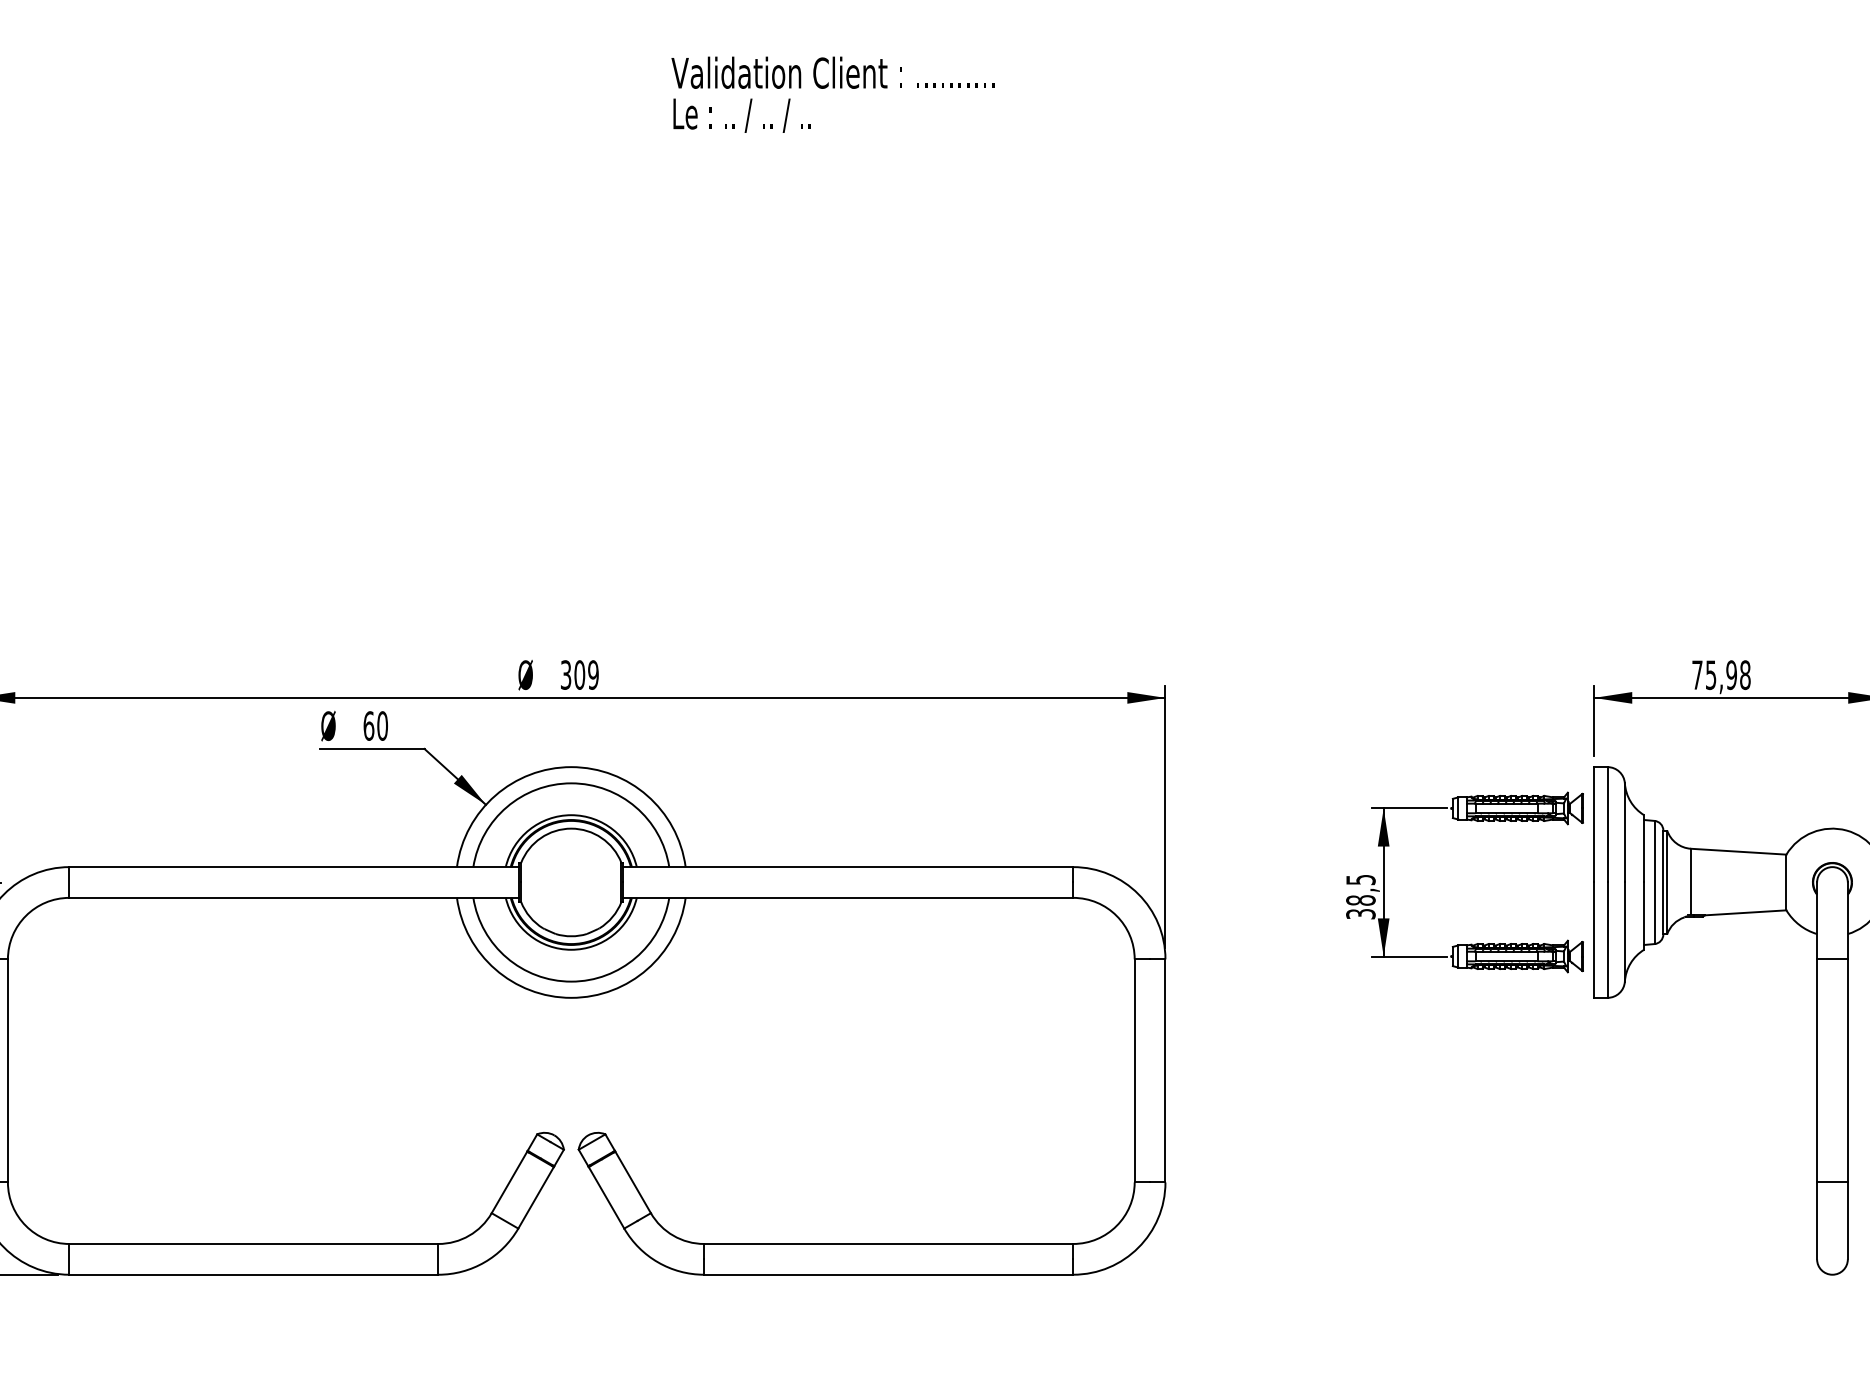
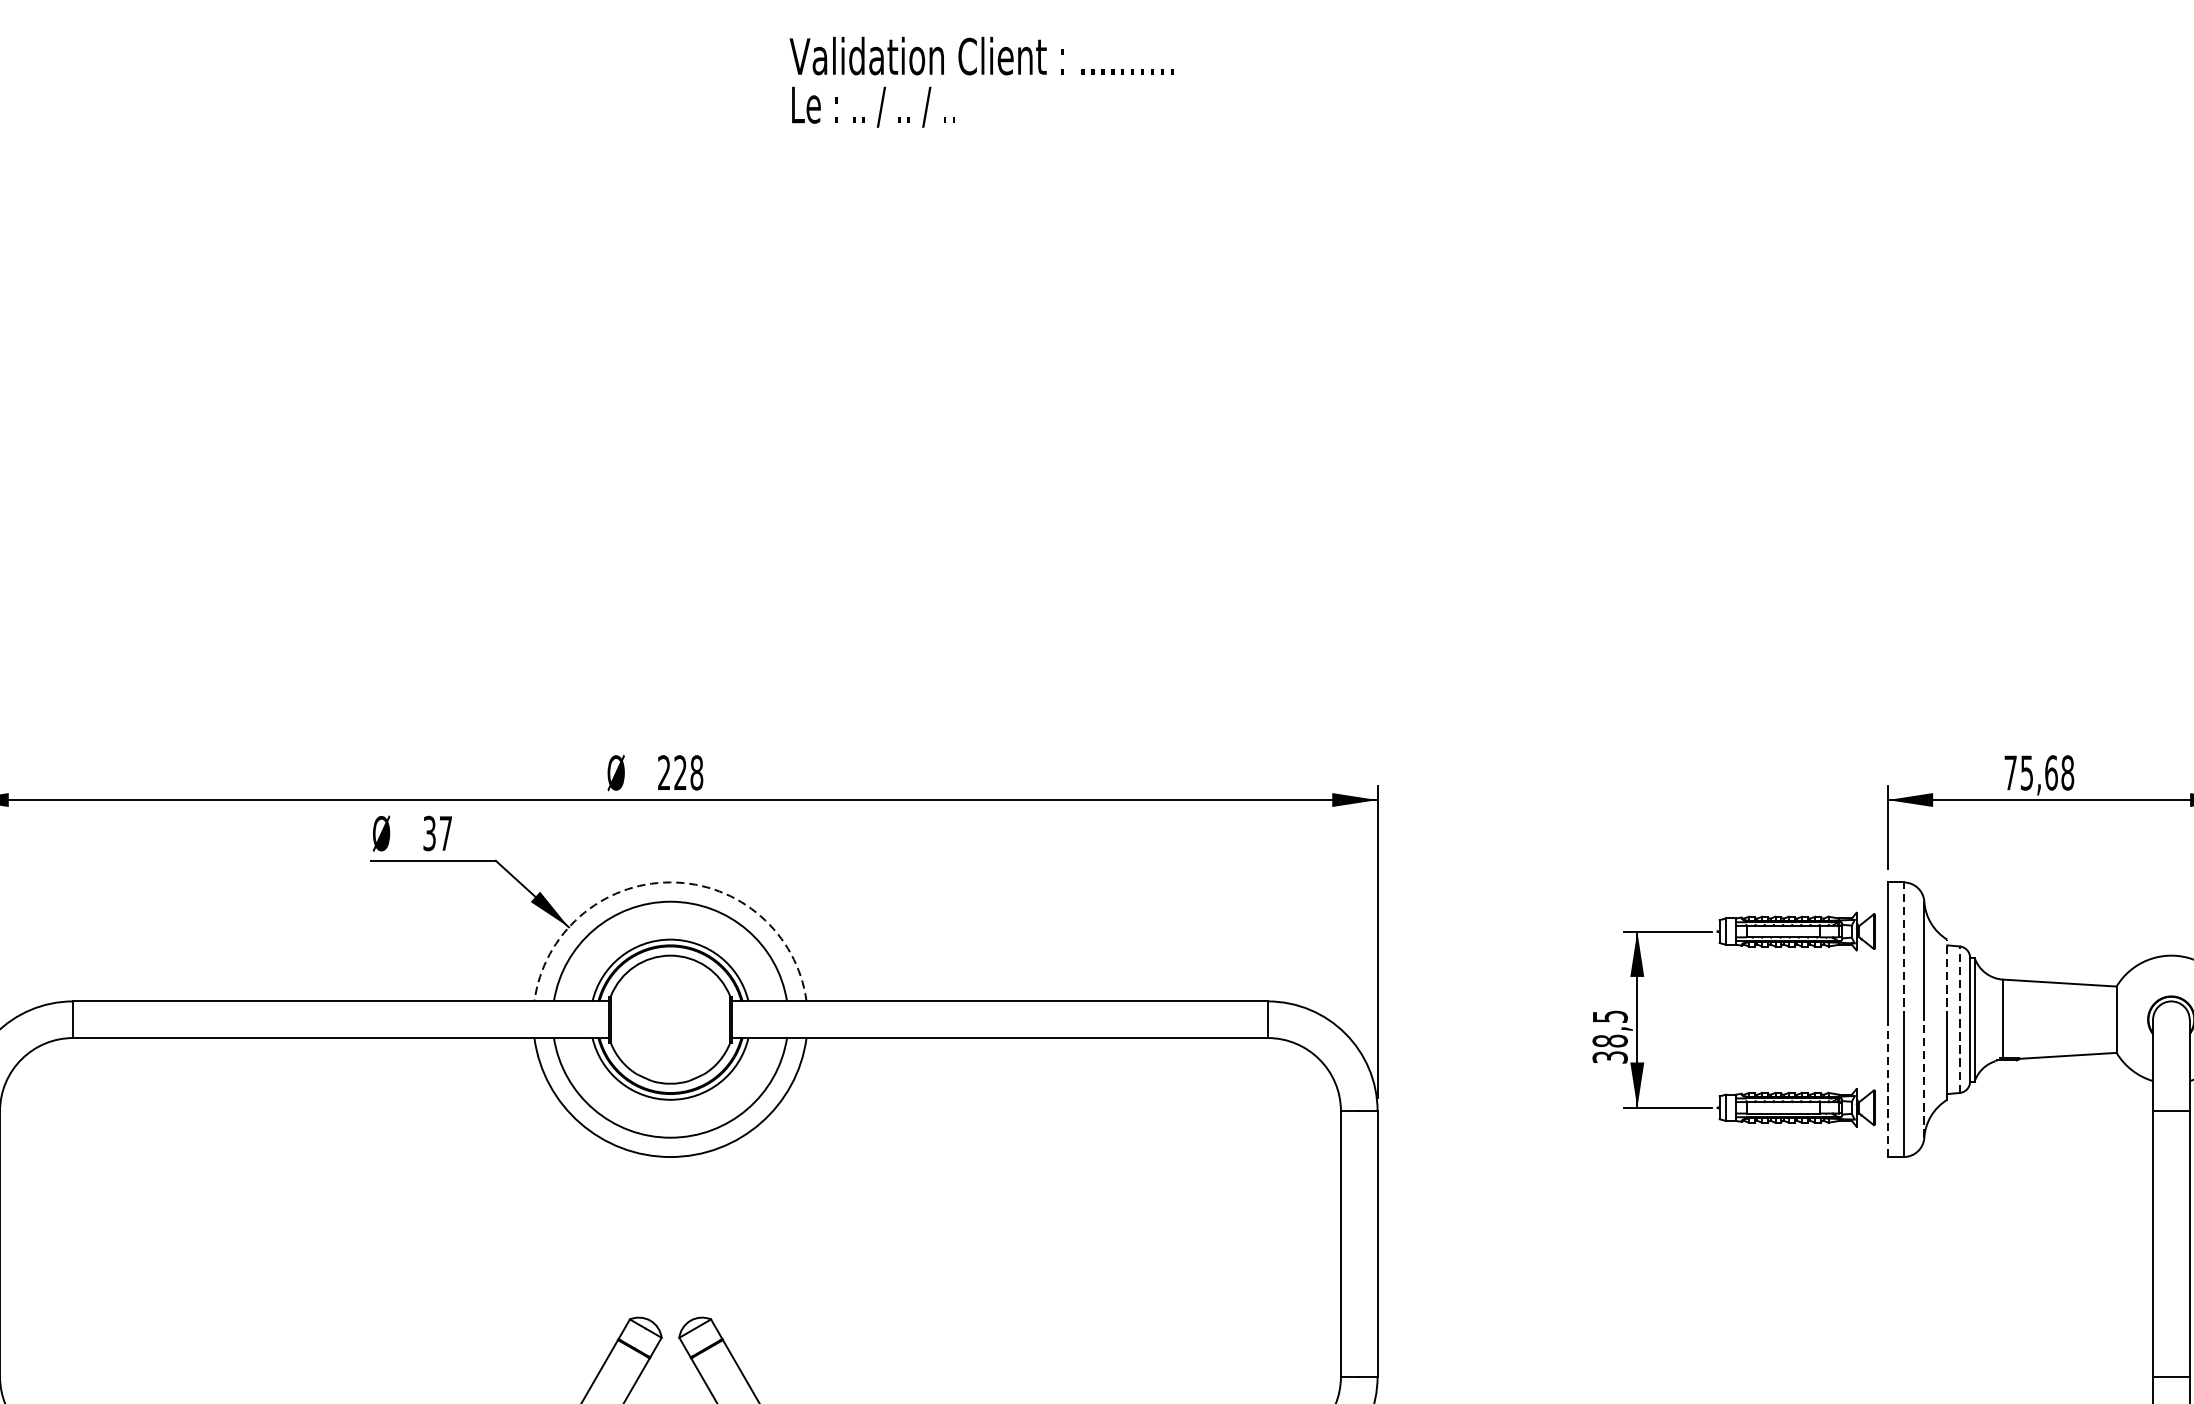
text: (579, 674) -> (680, 772), 309 -> 228
text: (1731, 675) -> (2051, 773), 75,98 -> 75,68
text: (375, 725) -> (437, 832), 60 -> 37
arc: (571, 767) -> (670, 882), solid -> dashed
line: (1607, 824) -> (1903, 950), solid -> dashed
line: (1644, 848) -> (1947, 979), solid -> dashed
line: (1654, 882) -> (1959, 1019), solid -> dashed
line: (1624, 932) -> (1923, 1079), solid -> dashed
line: (1594, 940) -> (1888, 1088), solid -> dashed

